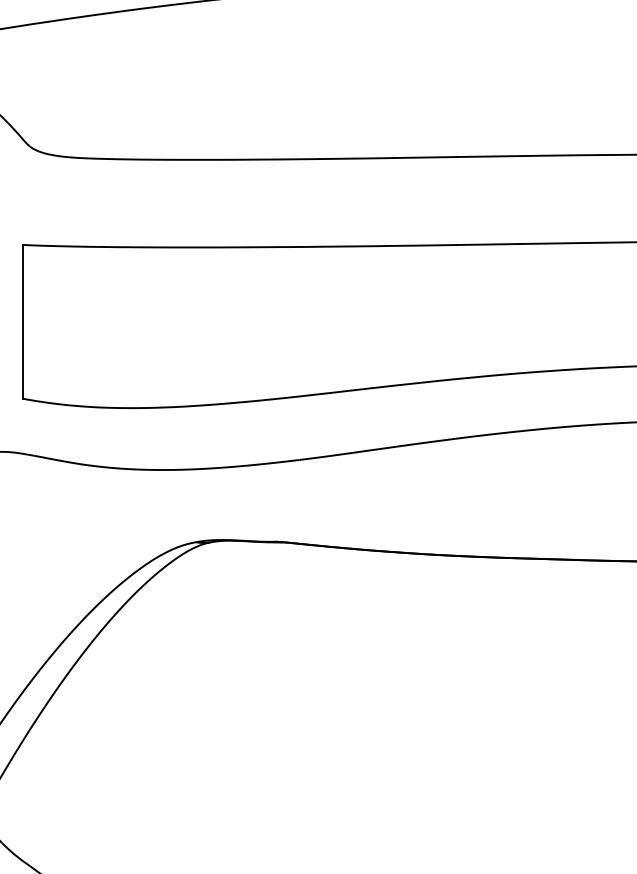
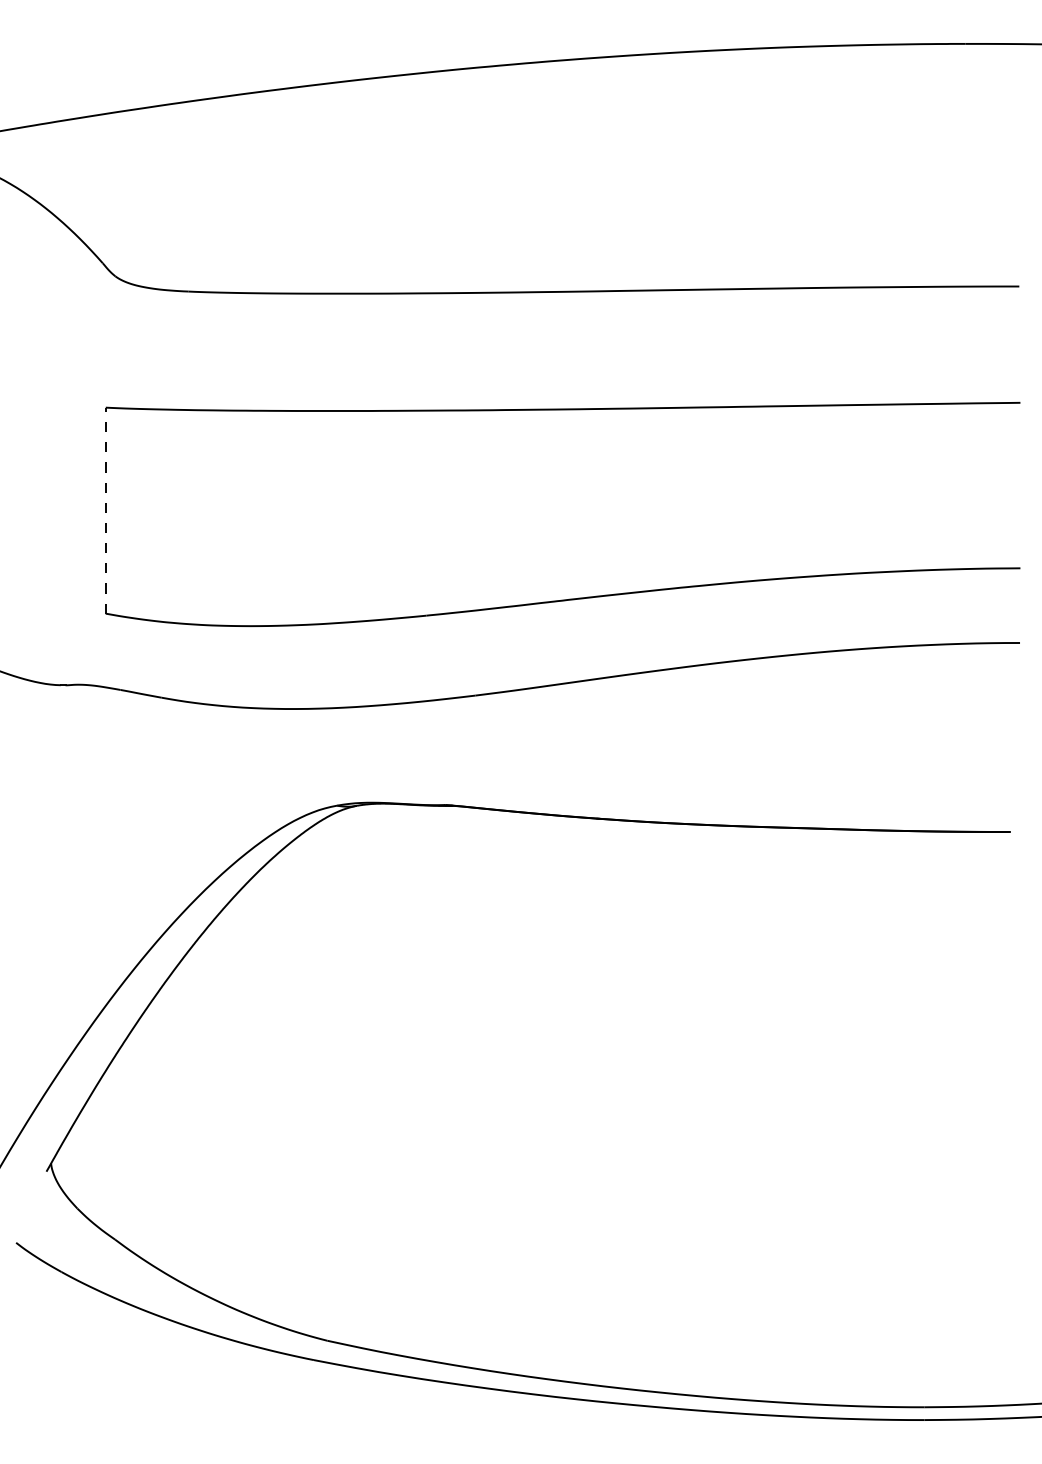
line: (23, 321) -> (105, 510), solid -> dashed

